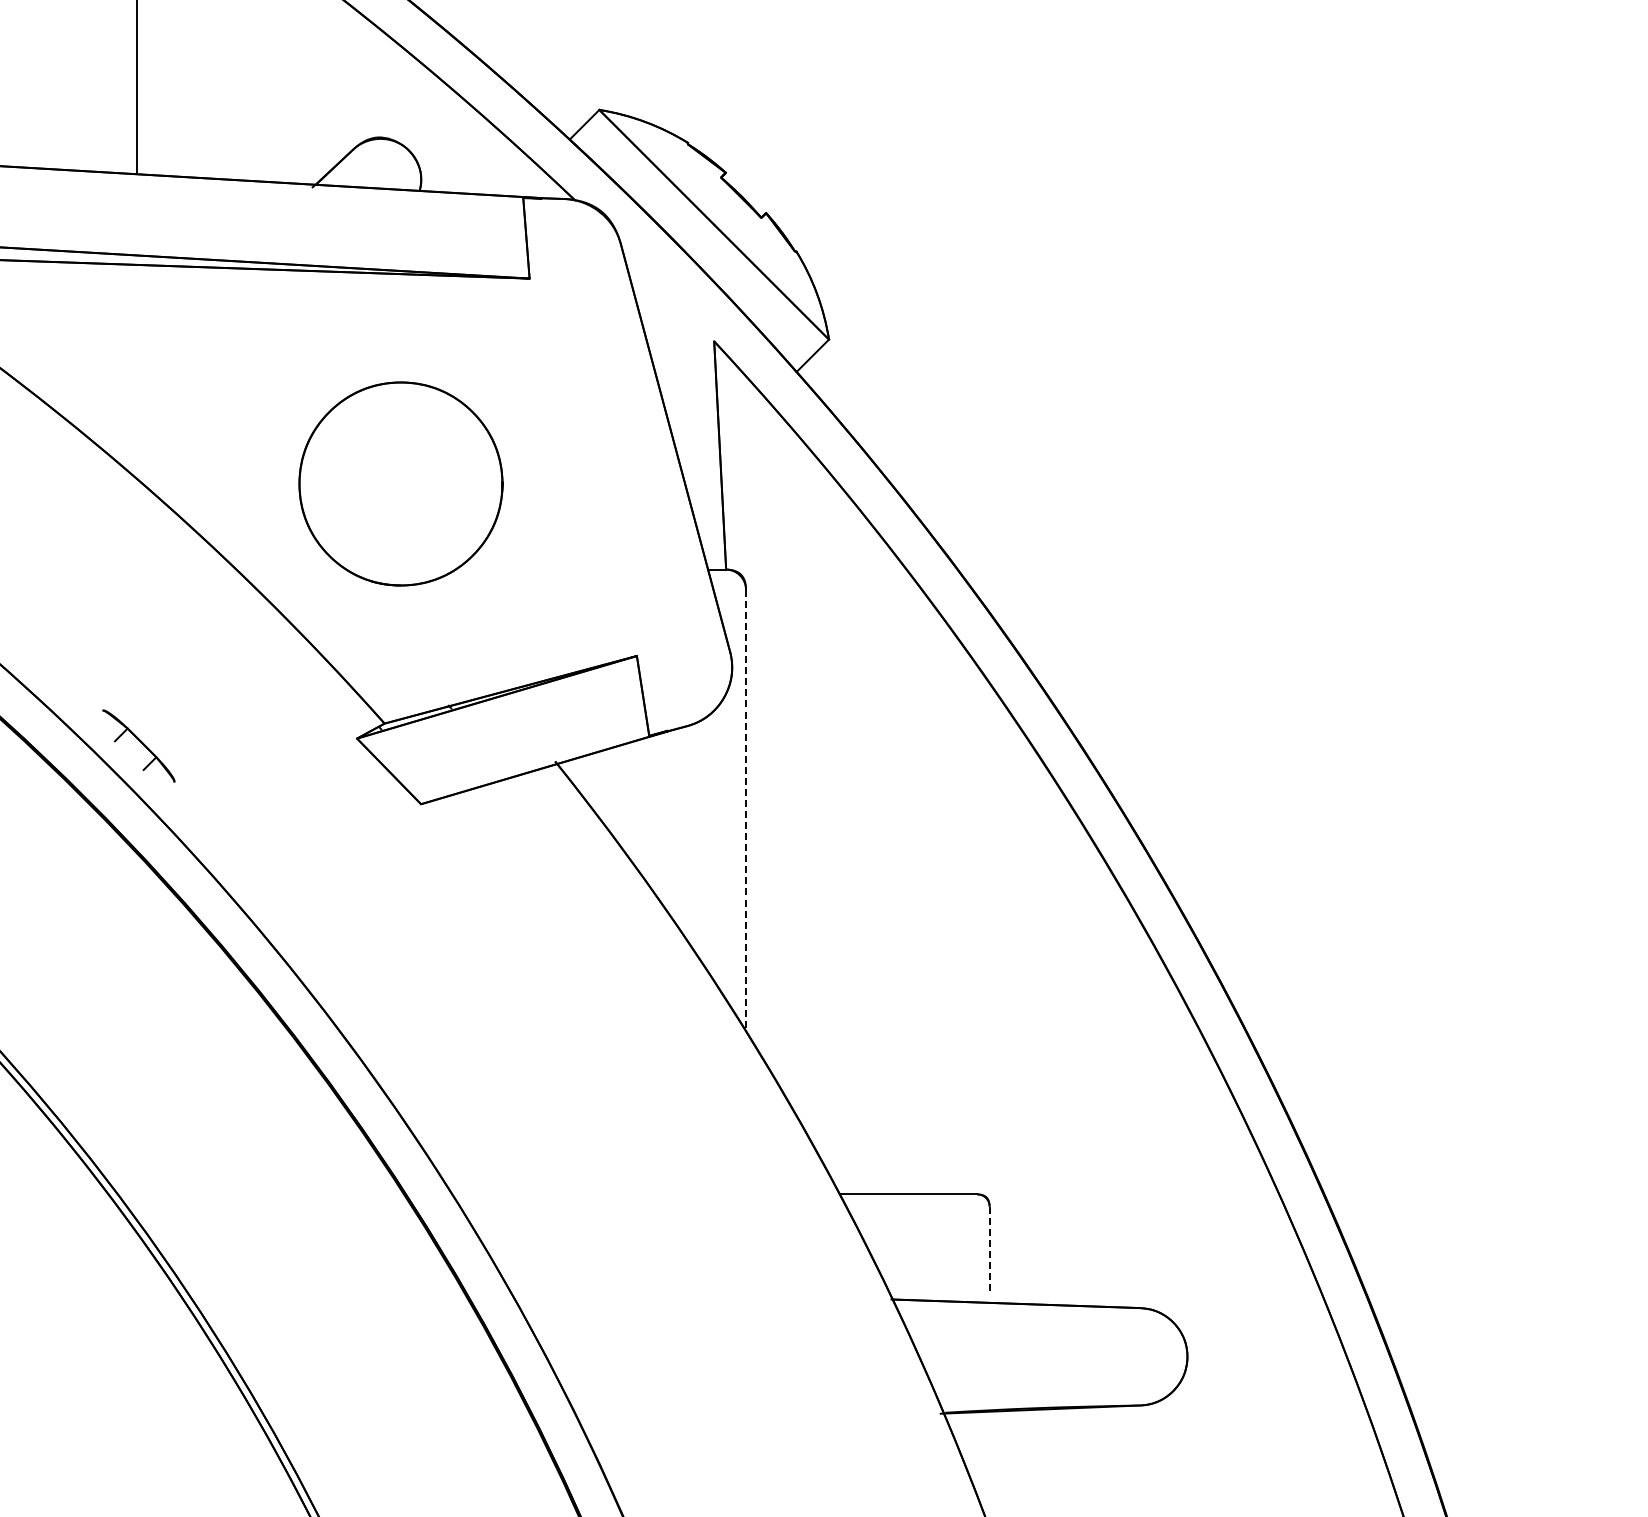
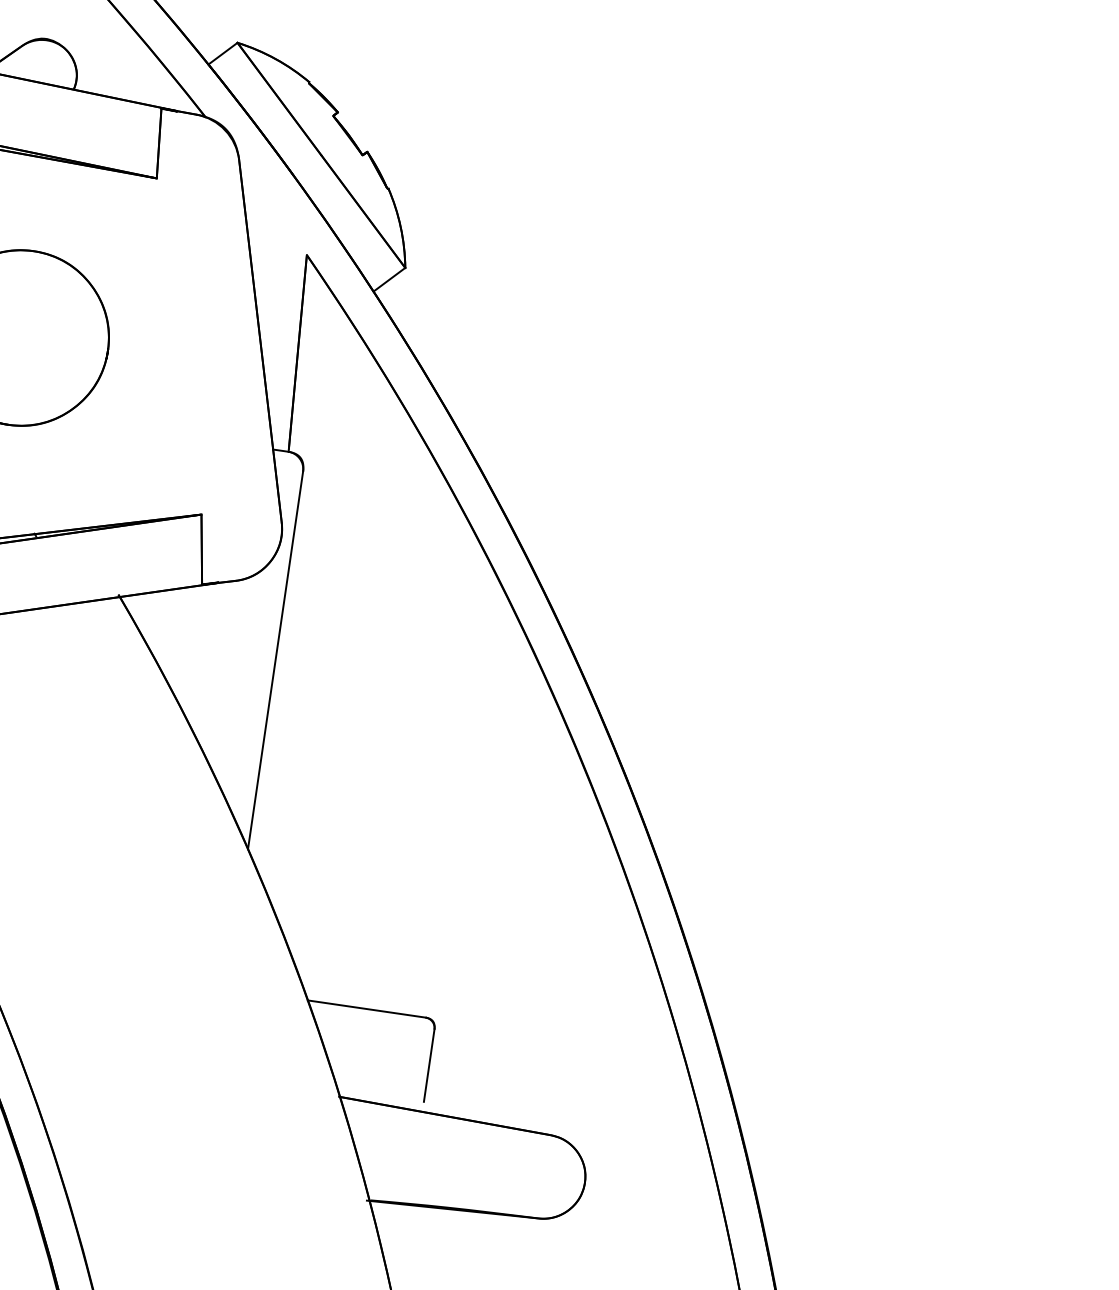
line: (746, 810) -> (275, 660), dashed -> solid
line: (989, 1249) -> (429, 1066), dashed -> solid

